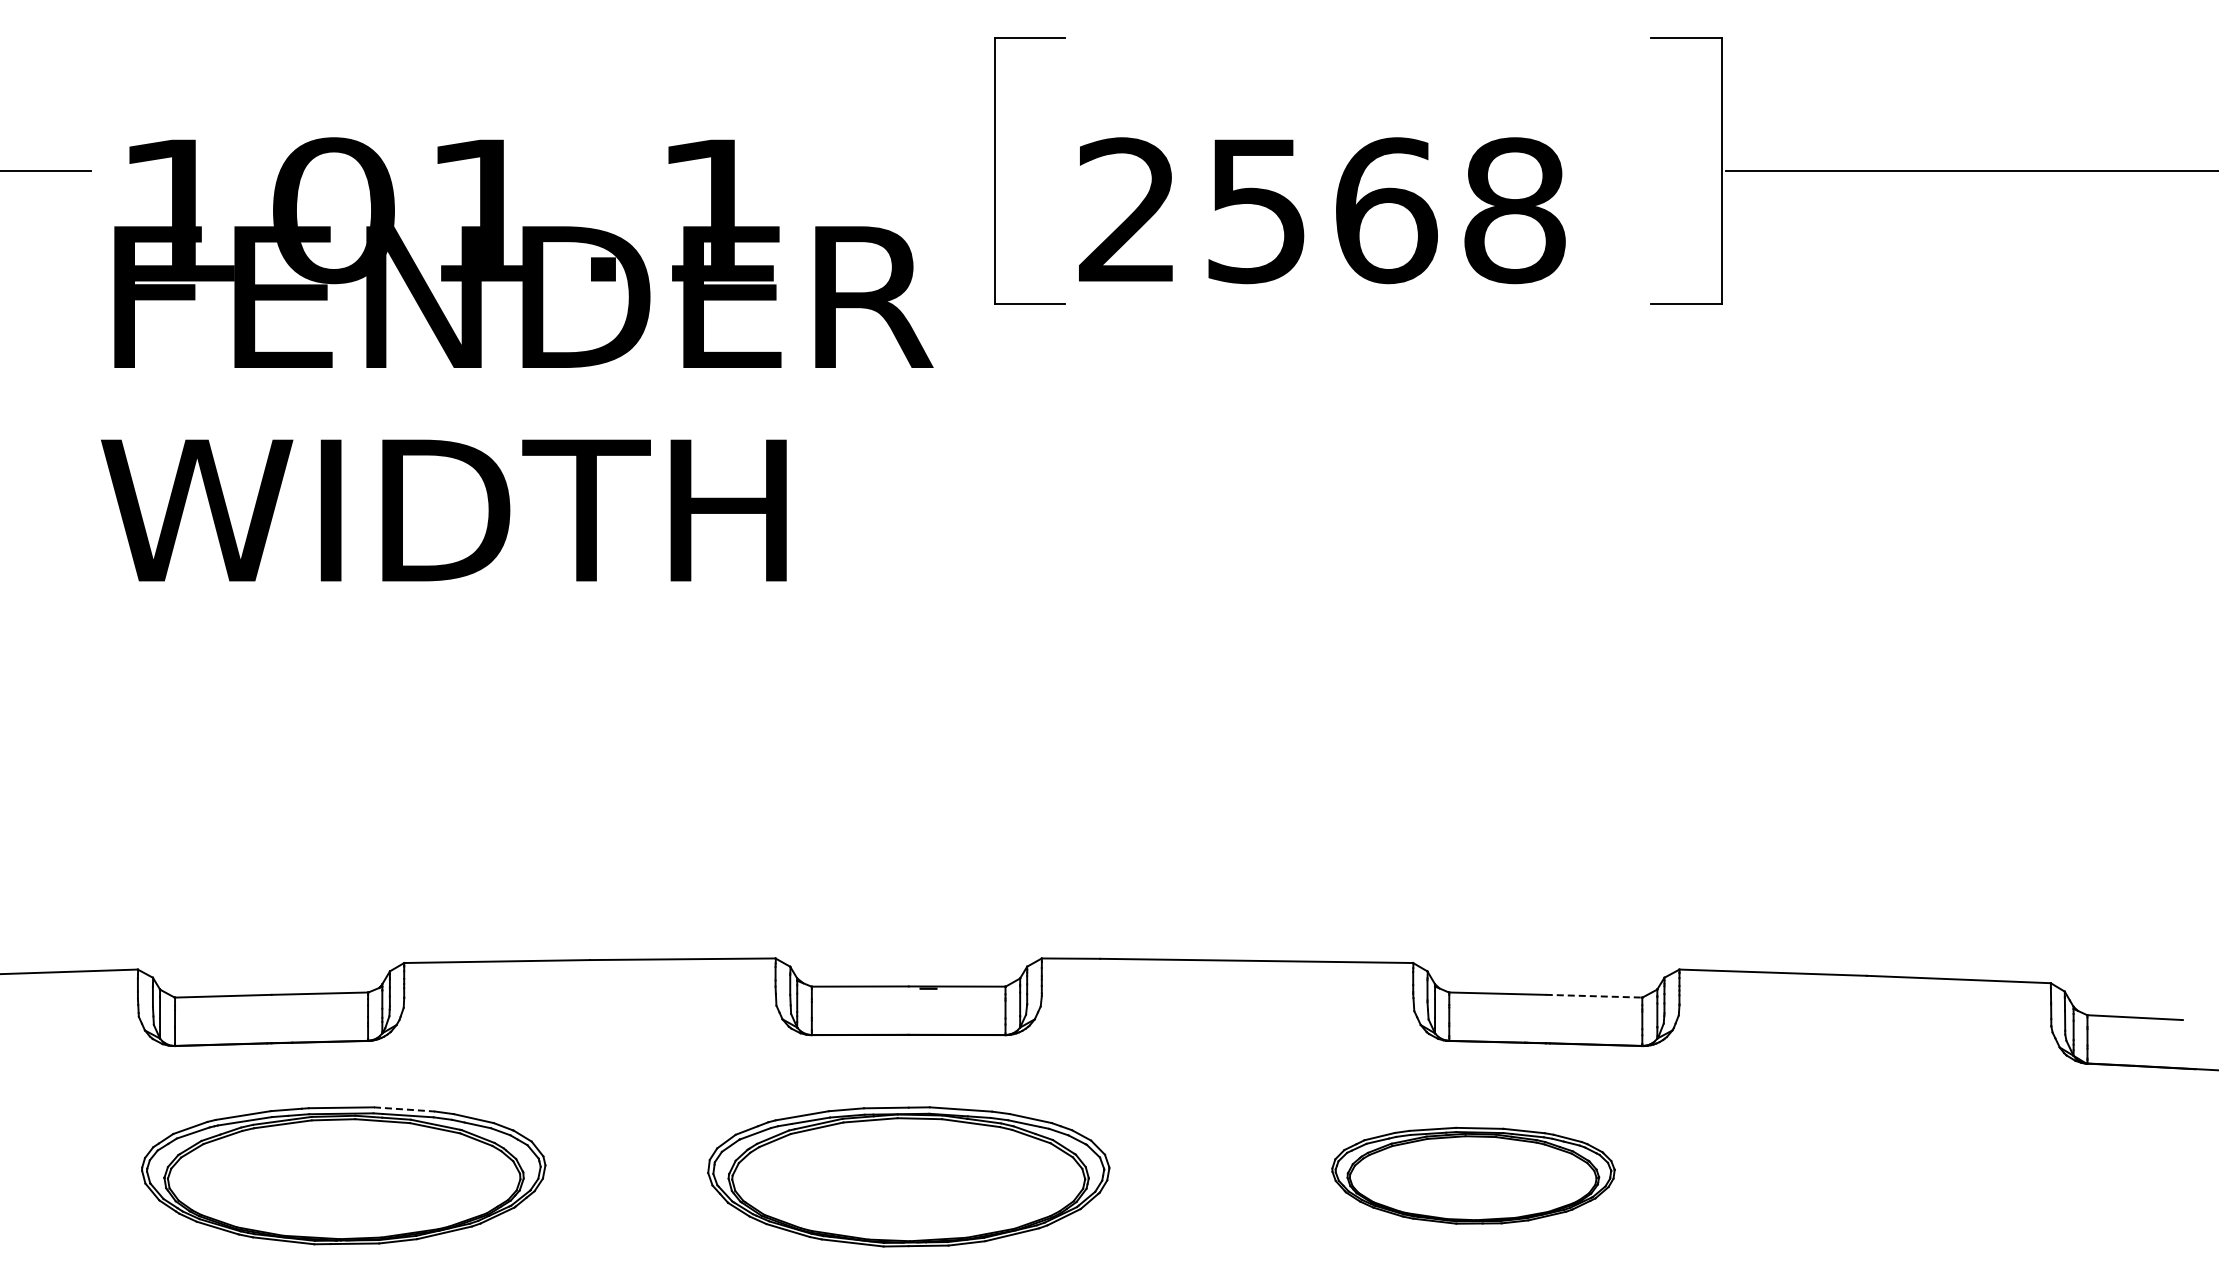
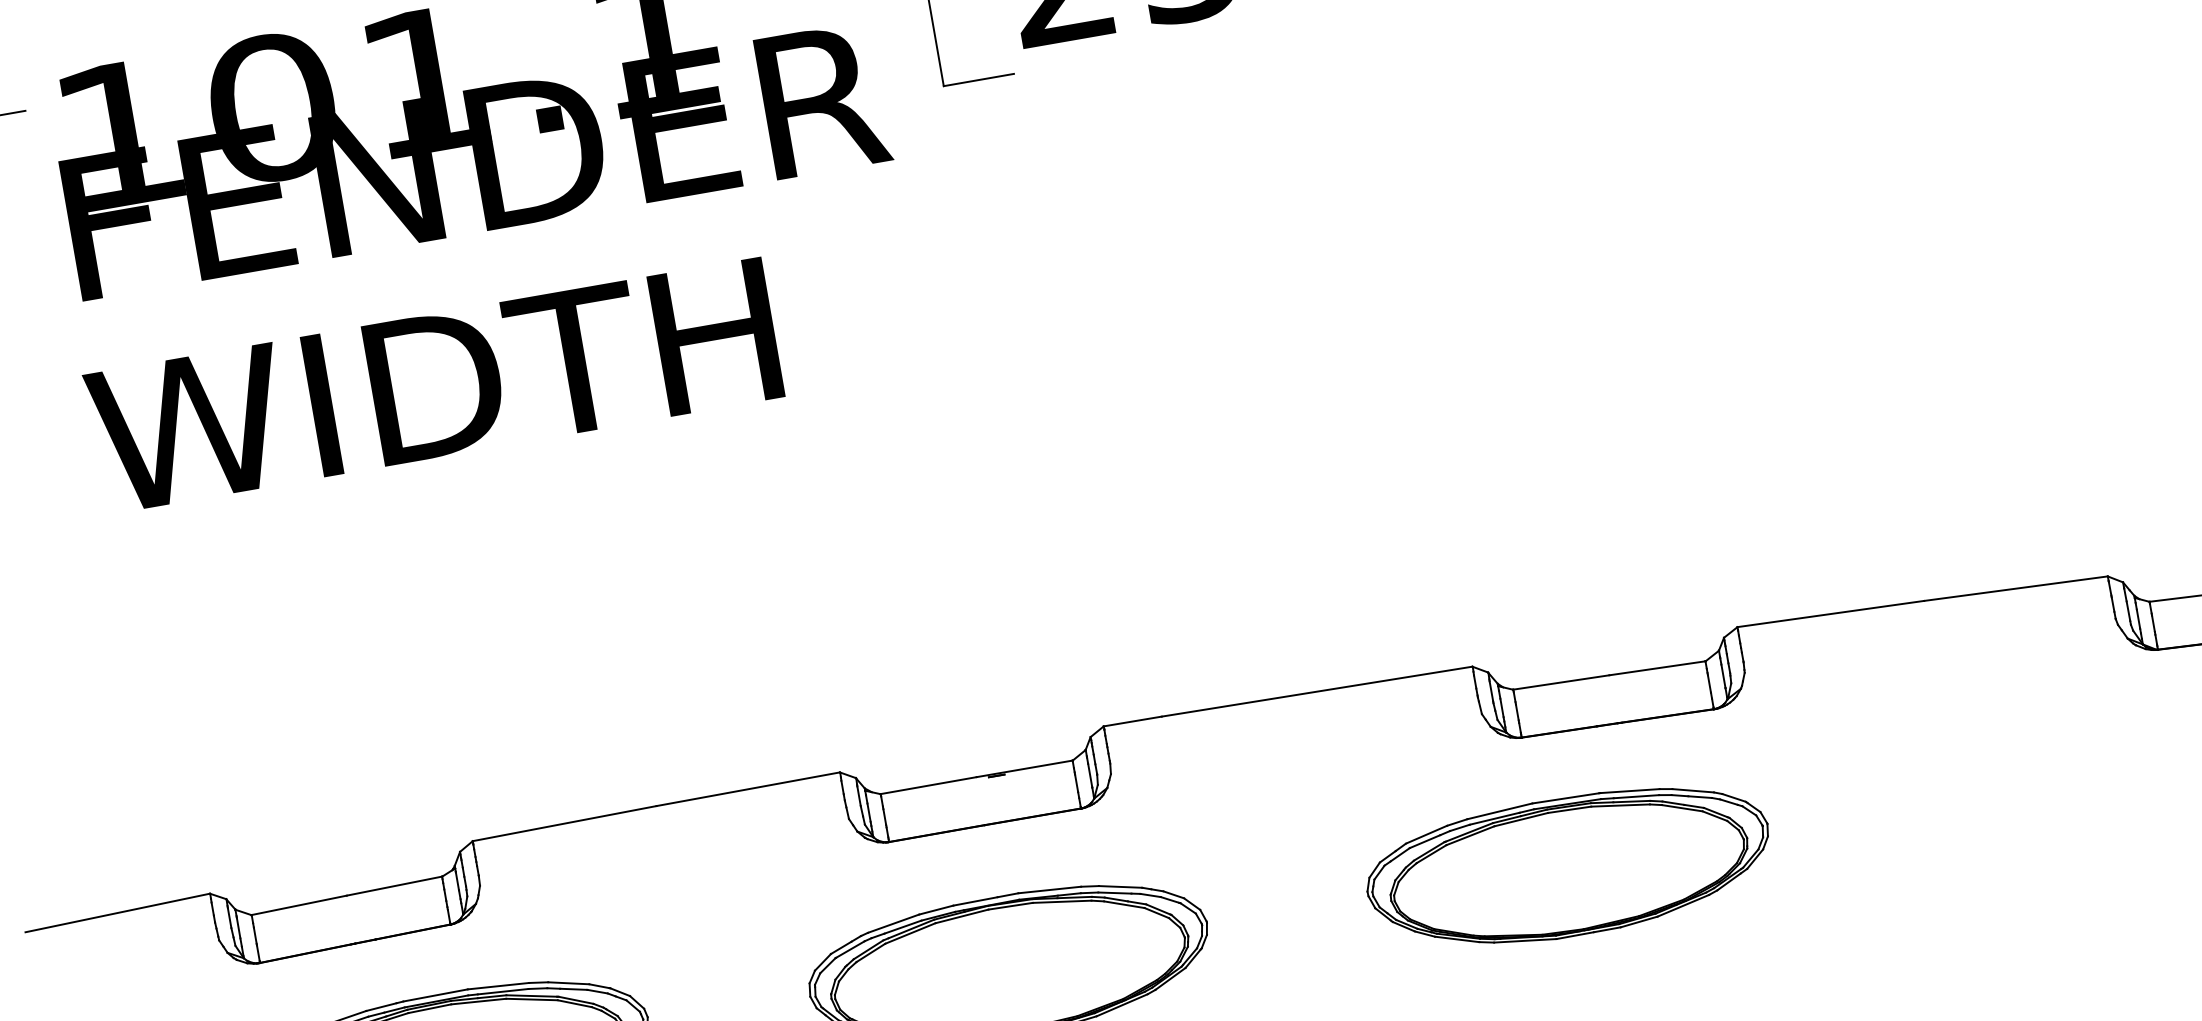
line: (1594, 996) -> (1657, 668), dashed -> solid
line: (404, 1109) -> (498, 986), dashed -> solid
part: (1473, 1175) -> (1568, 866), size x1.43

